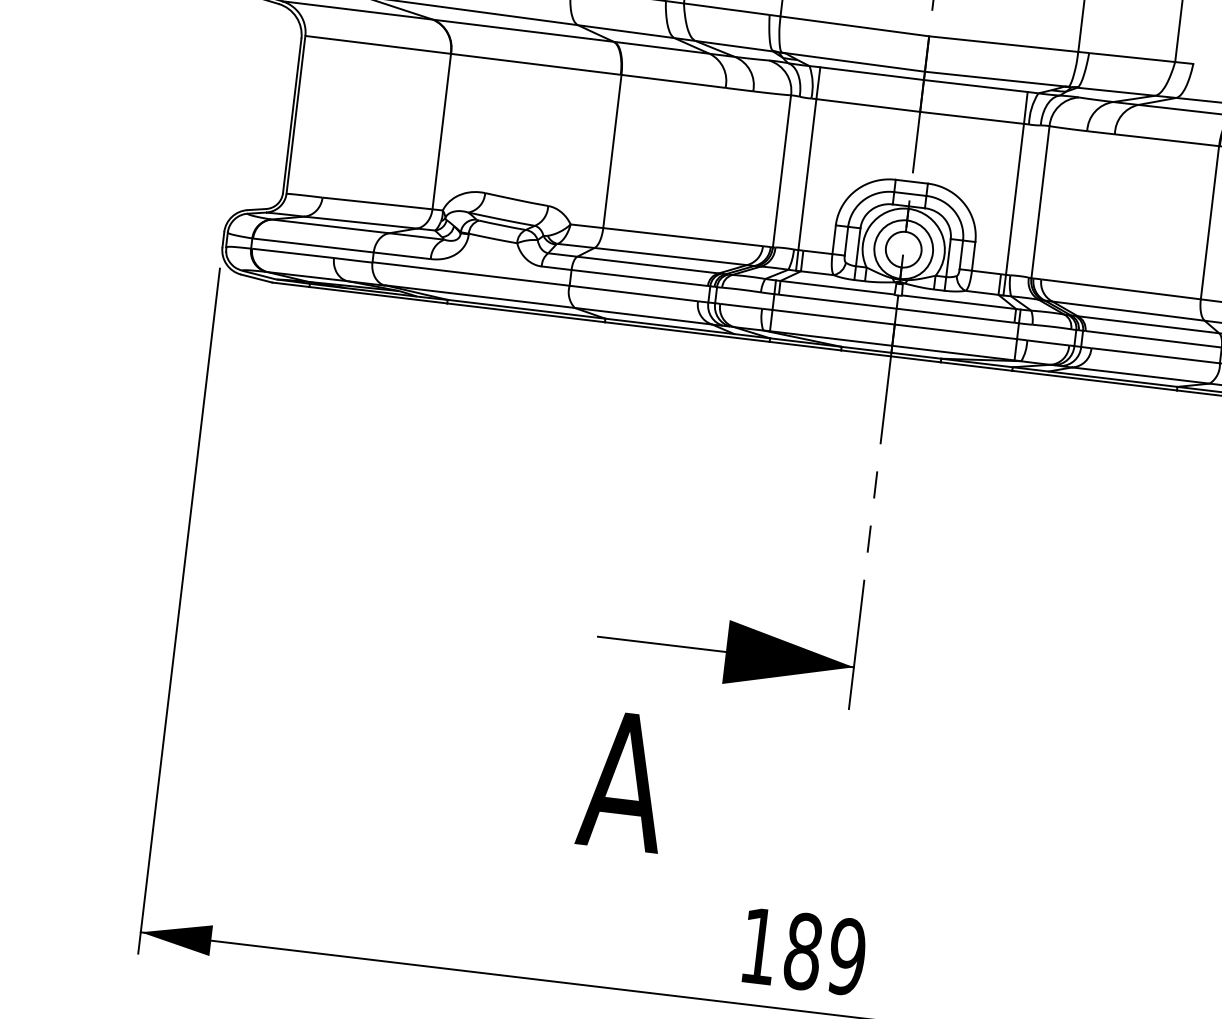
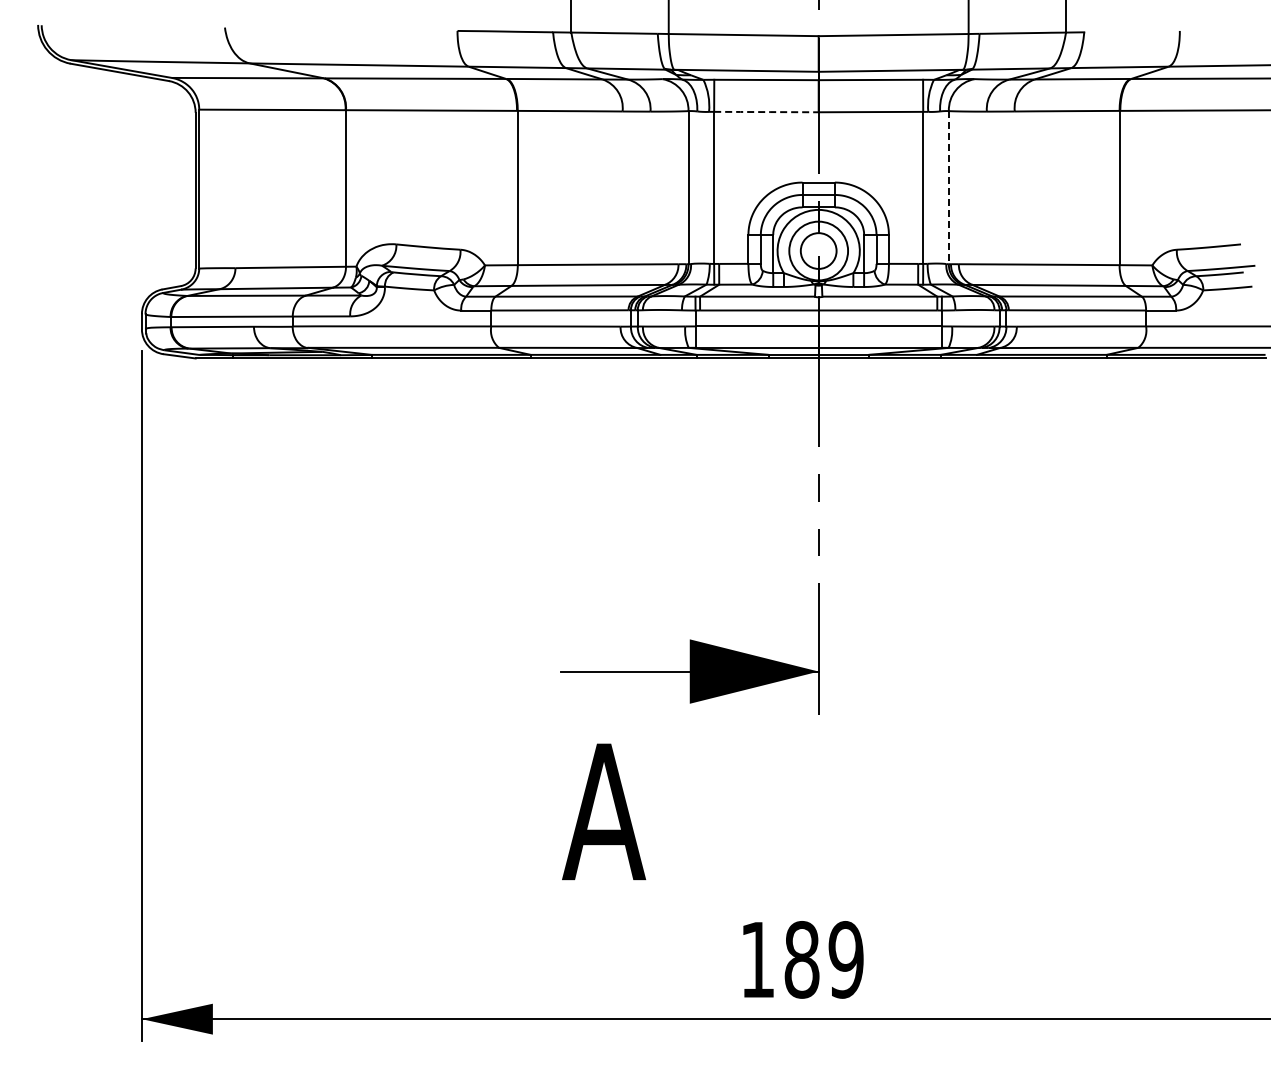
line: (868, 105) -> (766, 112), solid -> dashed
line: (1040, 201) -> (948, 187), solid -> dashed

